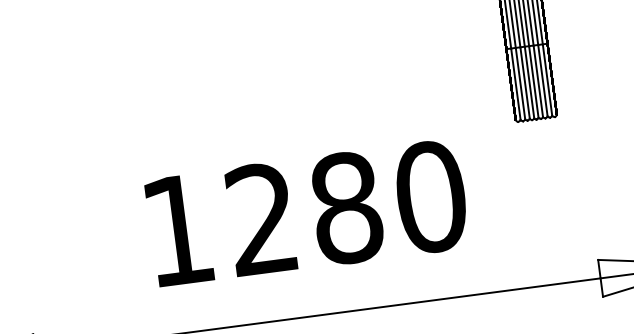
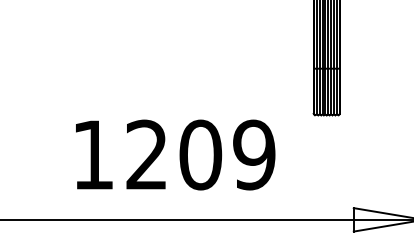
text: (388, 201) -> (227, 154), 1280 -> 1209

